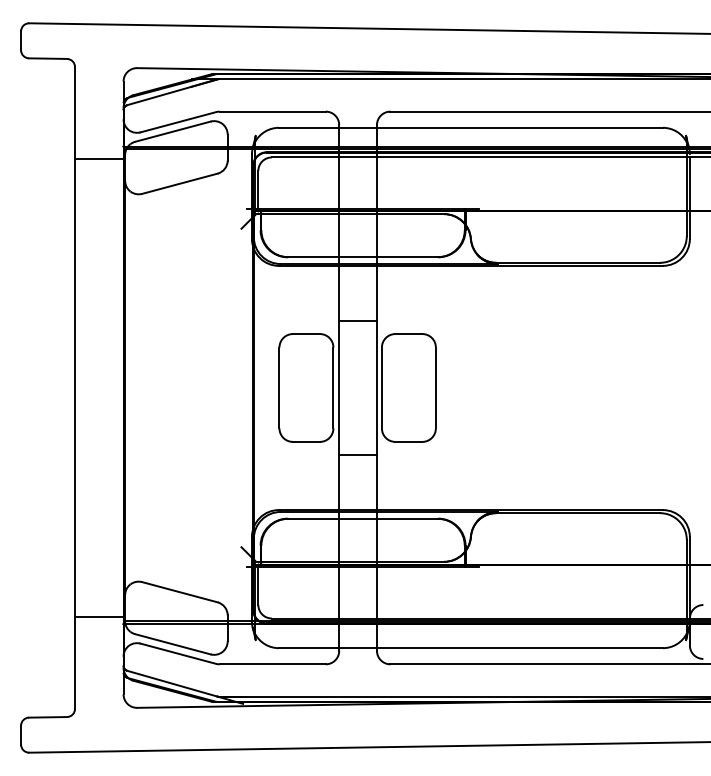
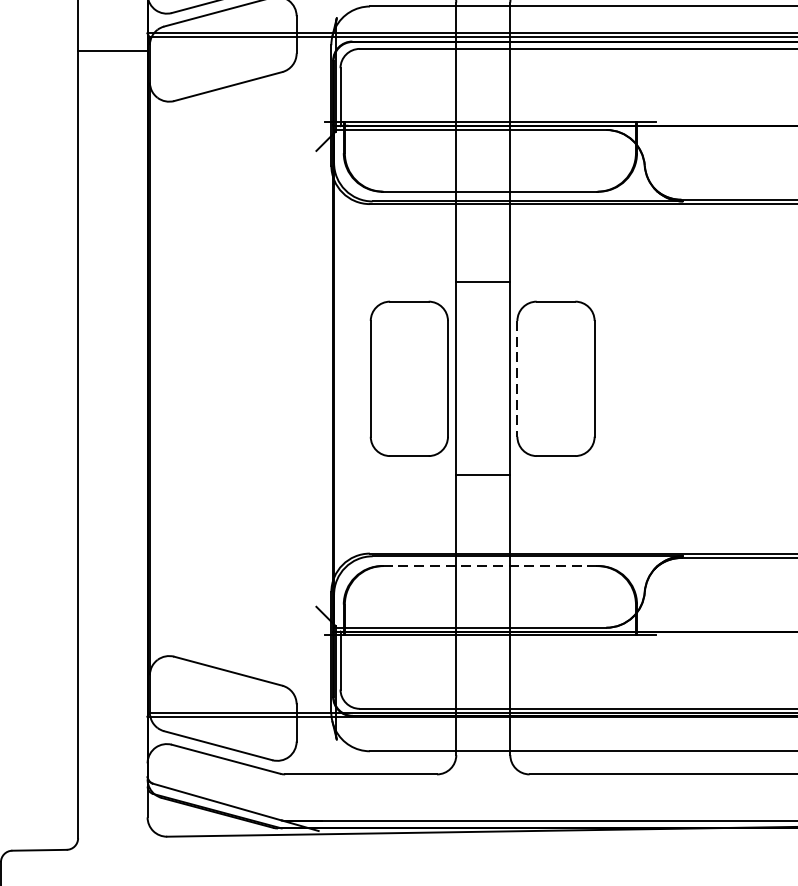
line: (381, 388) -> (516, 379), solid -> dashed
line: (363, 518) -> (491, 565), solid -> dashed
line: (99, 617) -> (113, 707), removed

